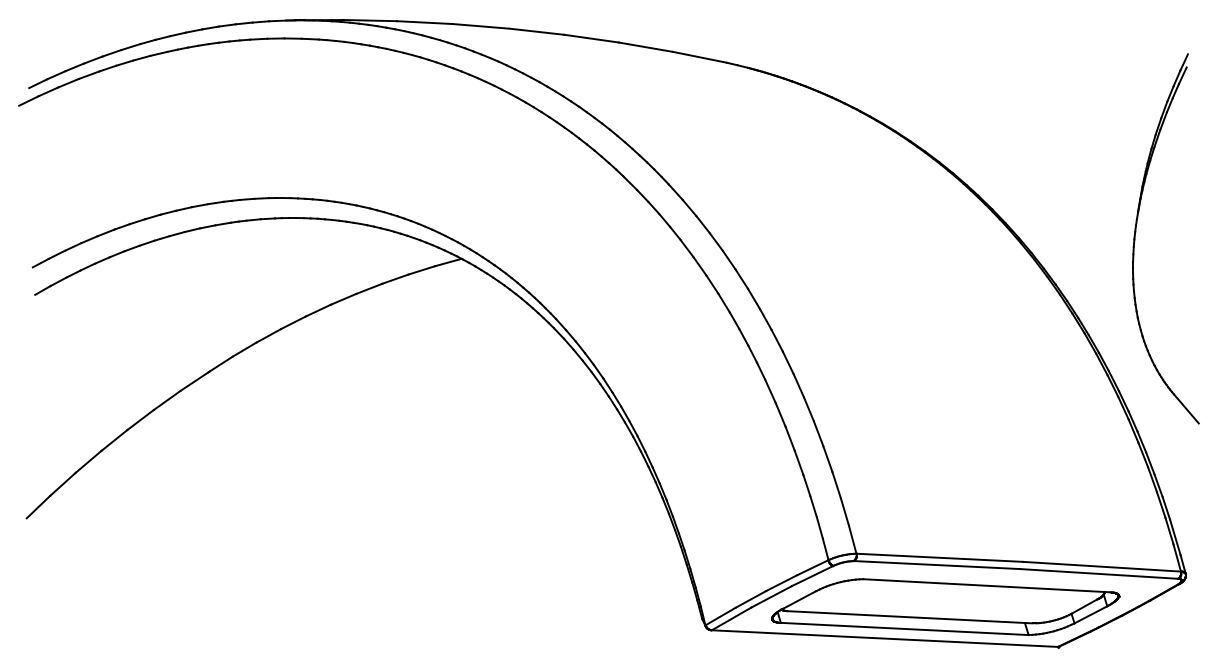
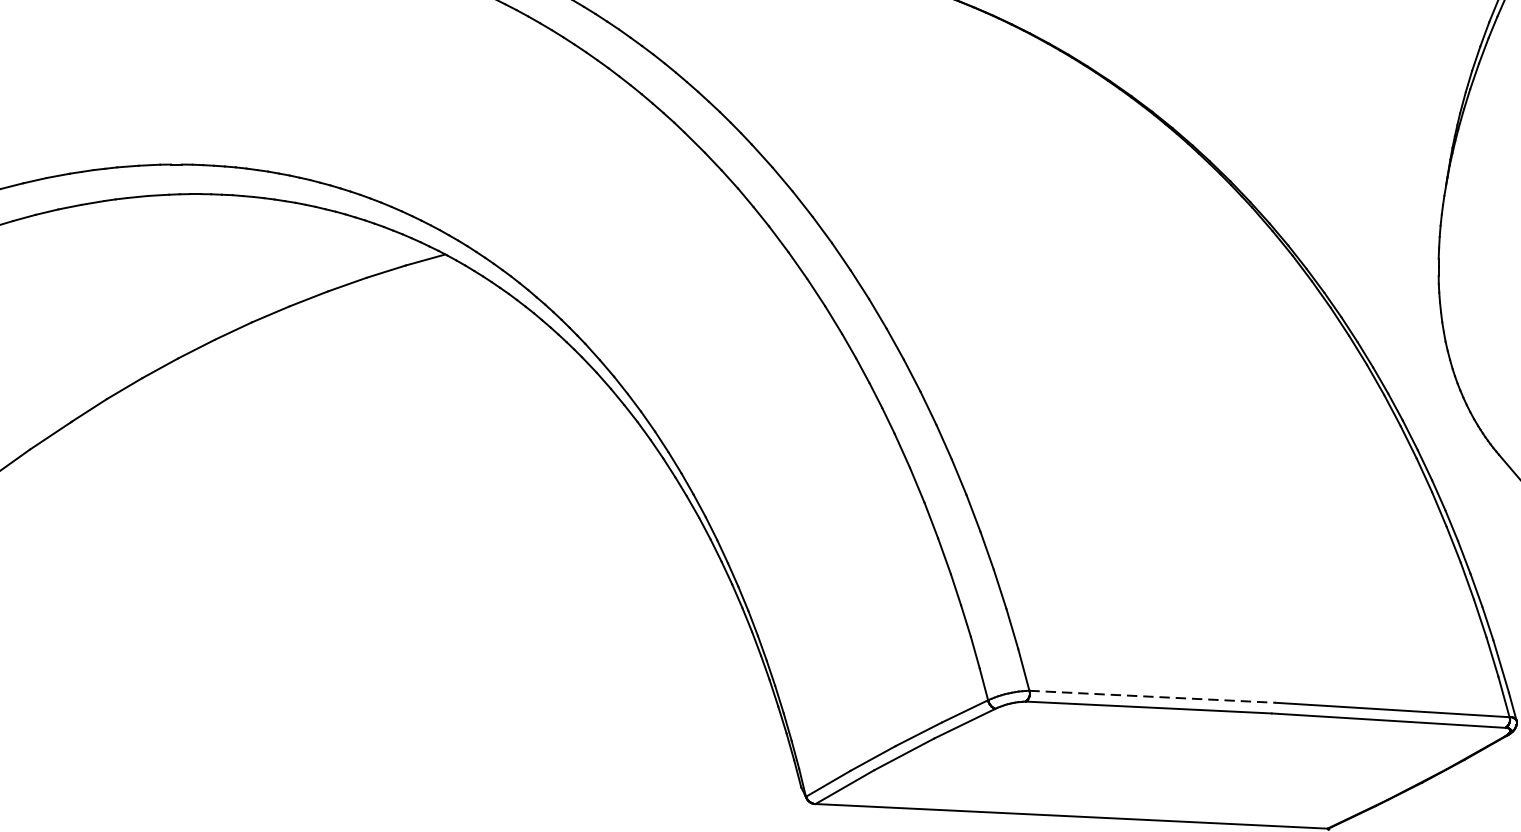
line: (940, 557) -> (1153, 696), solid -> dashed
part: (945, 607) -> (1161, 770), removed

